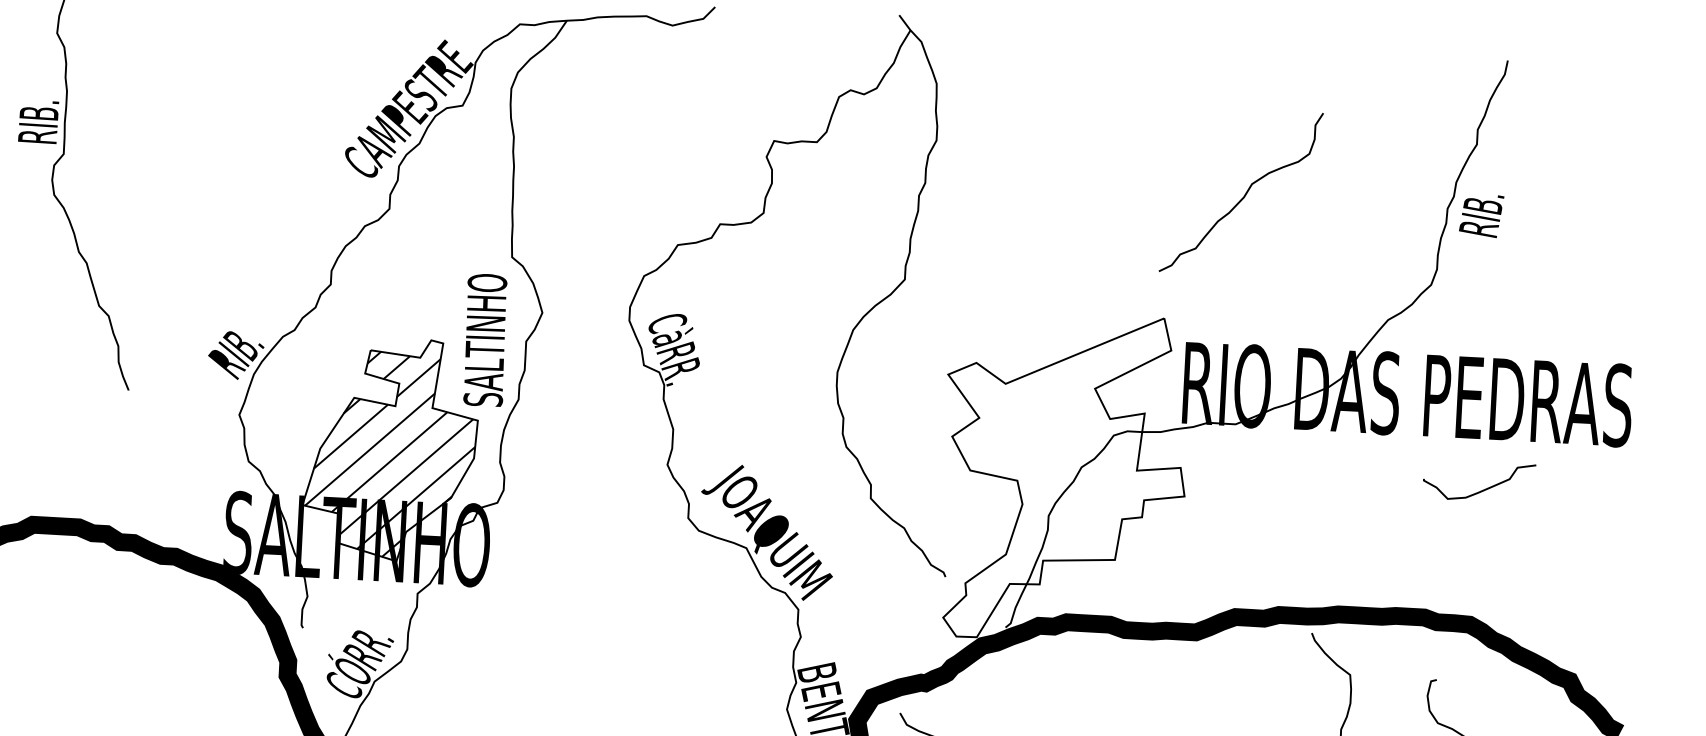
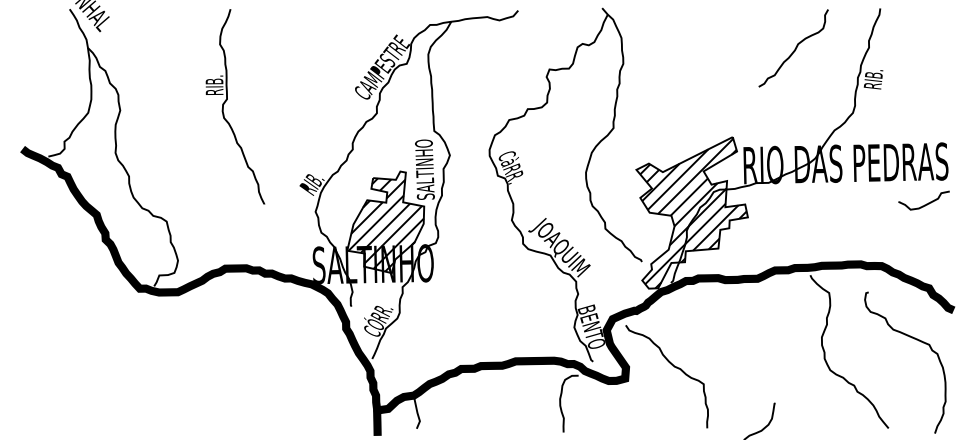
curve: (1243, 193) -> (794, 48), moved
hatch: (1066, 479) -> (693, 213), added
curve: (1478, 489) -> (924, 204), moved

